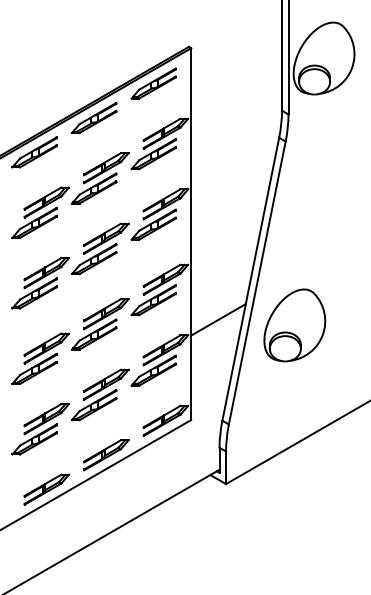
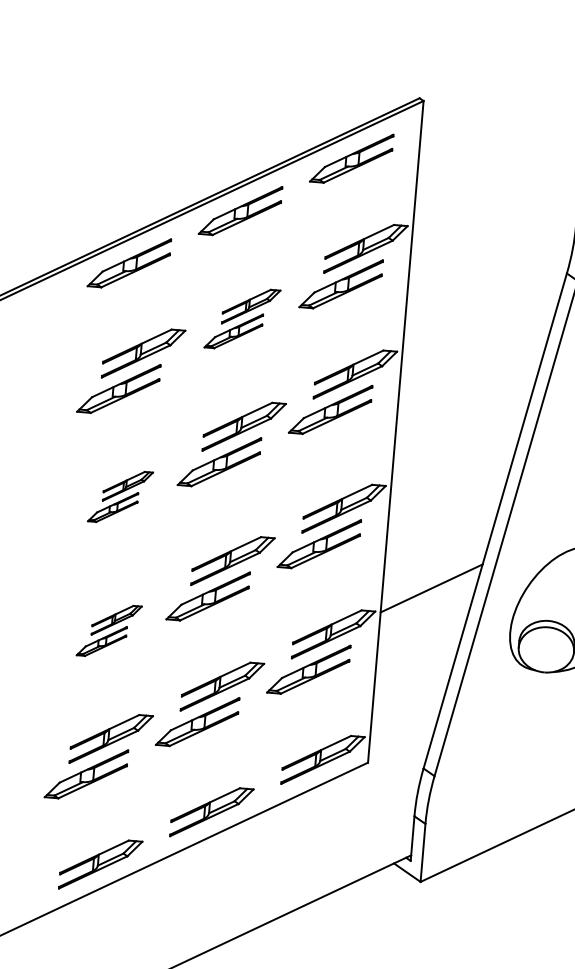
part: (100, 178) -> (242, 319), size x0.7
part: (40, 283) -> (120, 497), size x0.6
part: (40, 358) -> (109, 630), size x0.6

